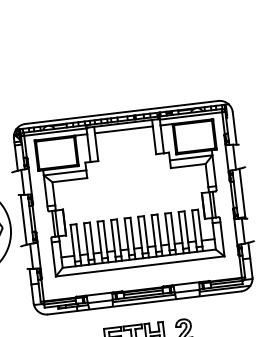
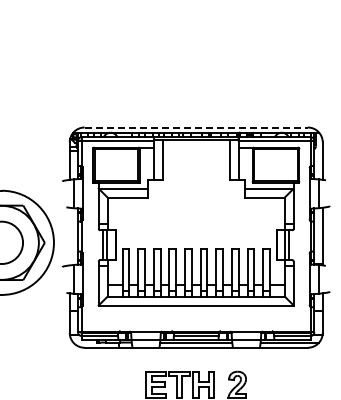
line: (122, 112) -> (196, 127), solid -> dashed
line: (123, 129) -> (195, 147), removed
line: (23, 219) -> (69, 236), removed

